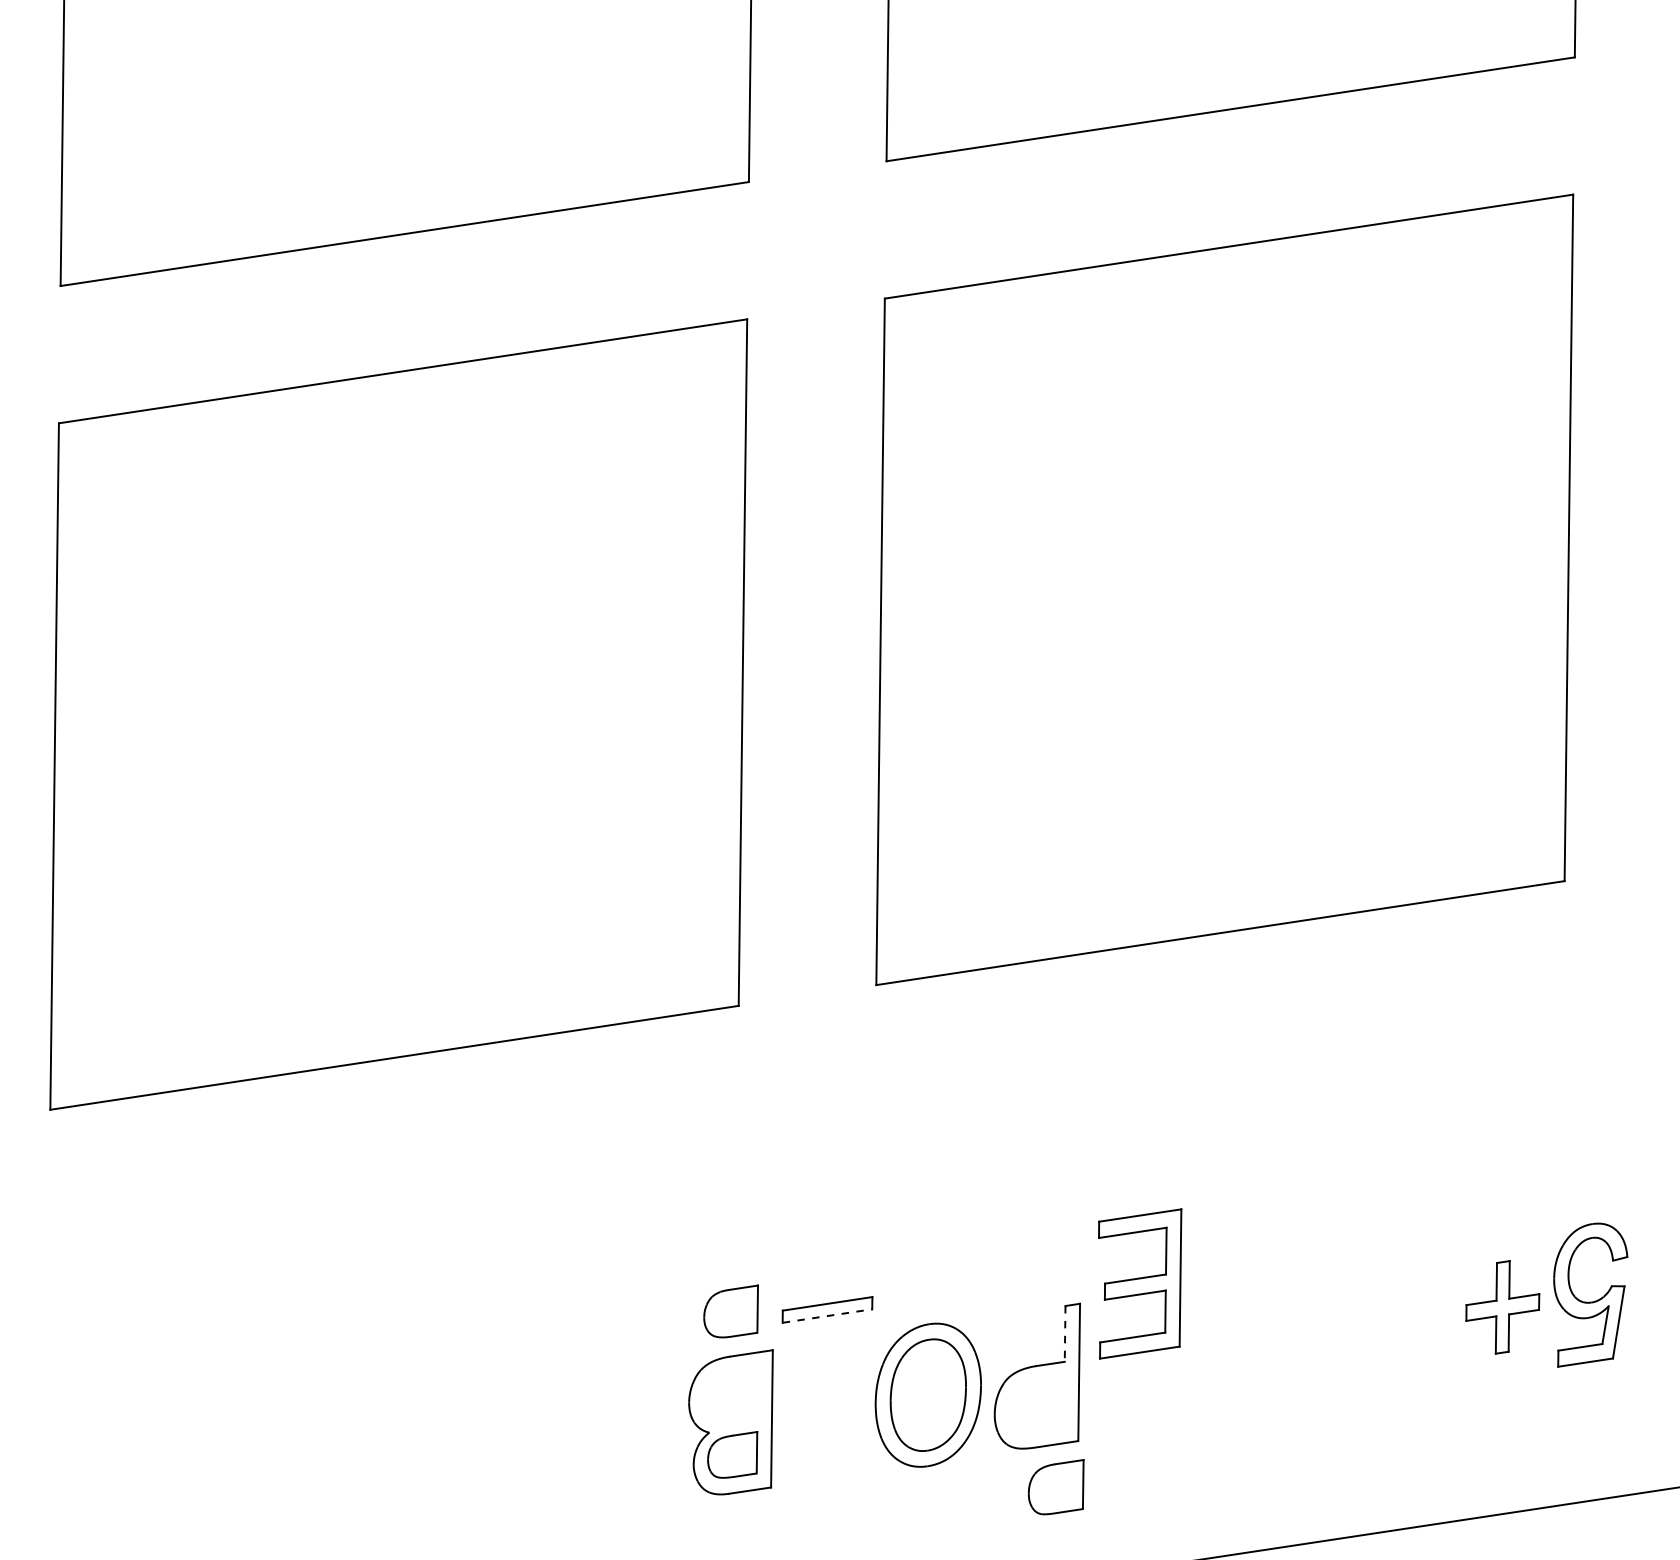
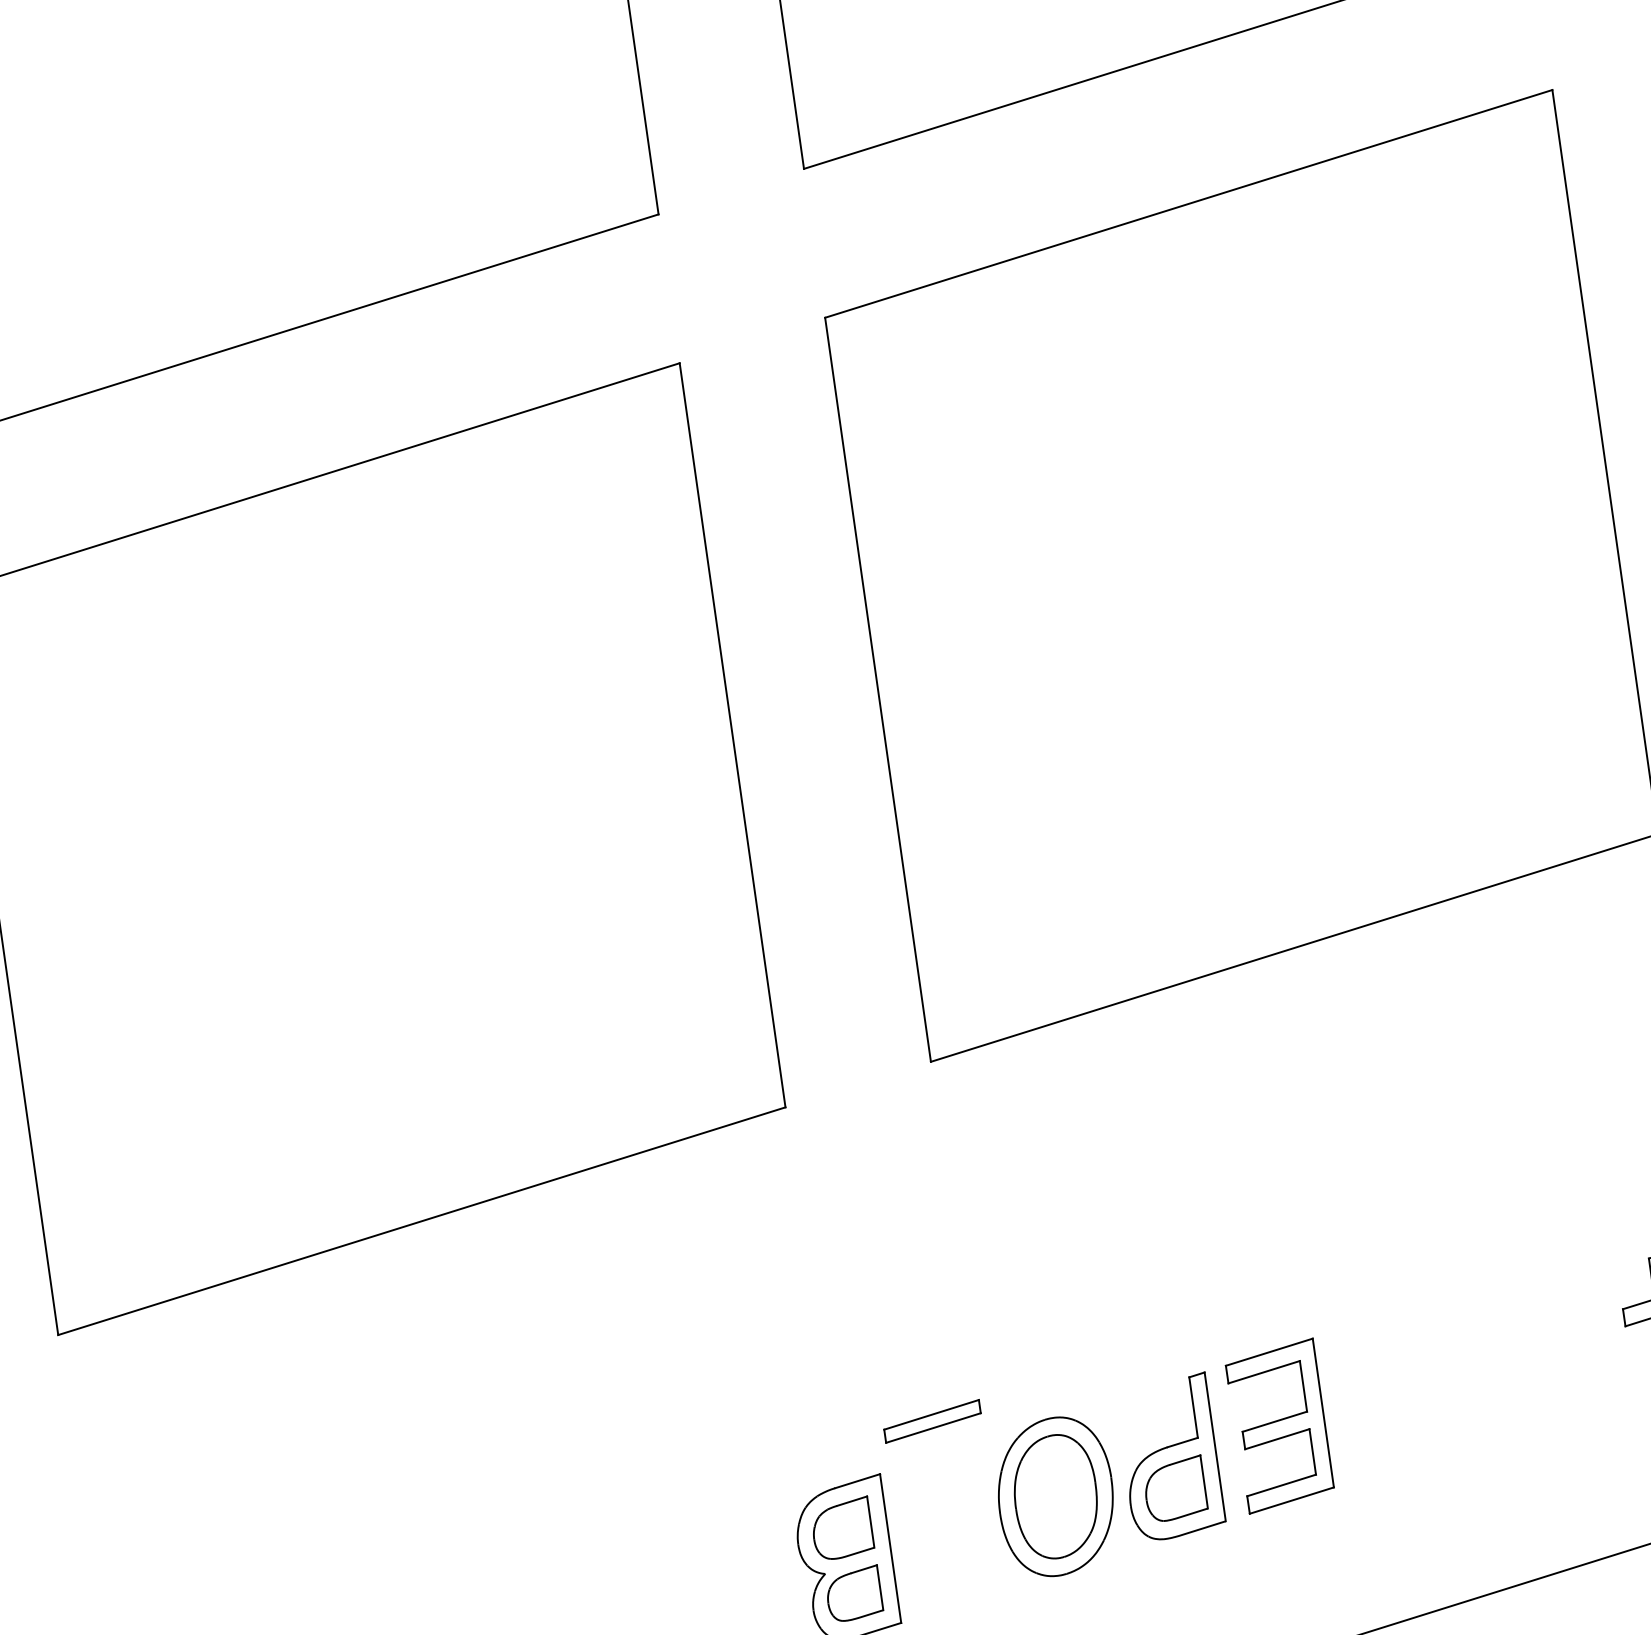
part: (1140, 1283) -> (1280, 1425), moved
part: (730, 1311) -> (841, 1529), moved
line: (827, 1315) -> (933, 1427), dashed -> solid
line: (1065, 1333) -> (1193, 1407), dashed -> solid
part: (1055, 1487) -> (1174, 1489), moved

